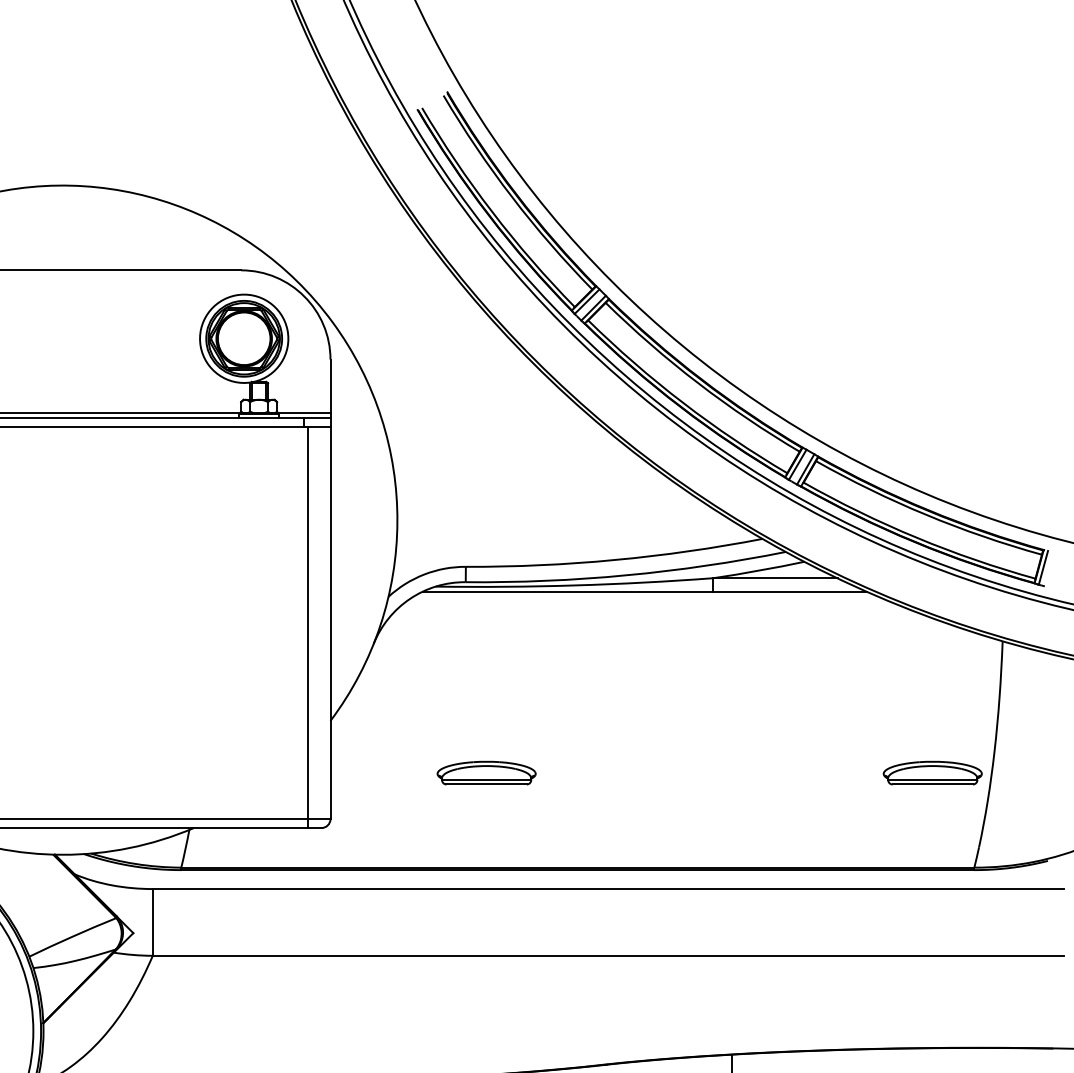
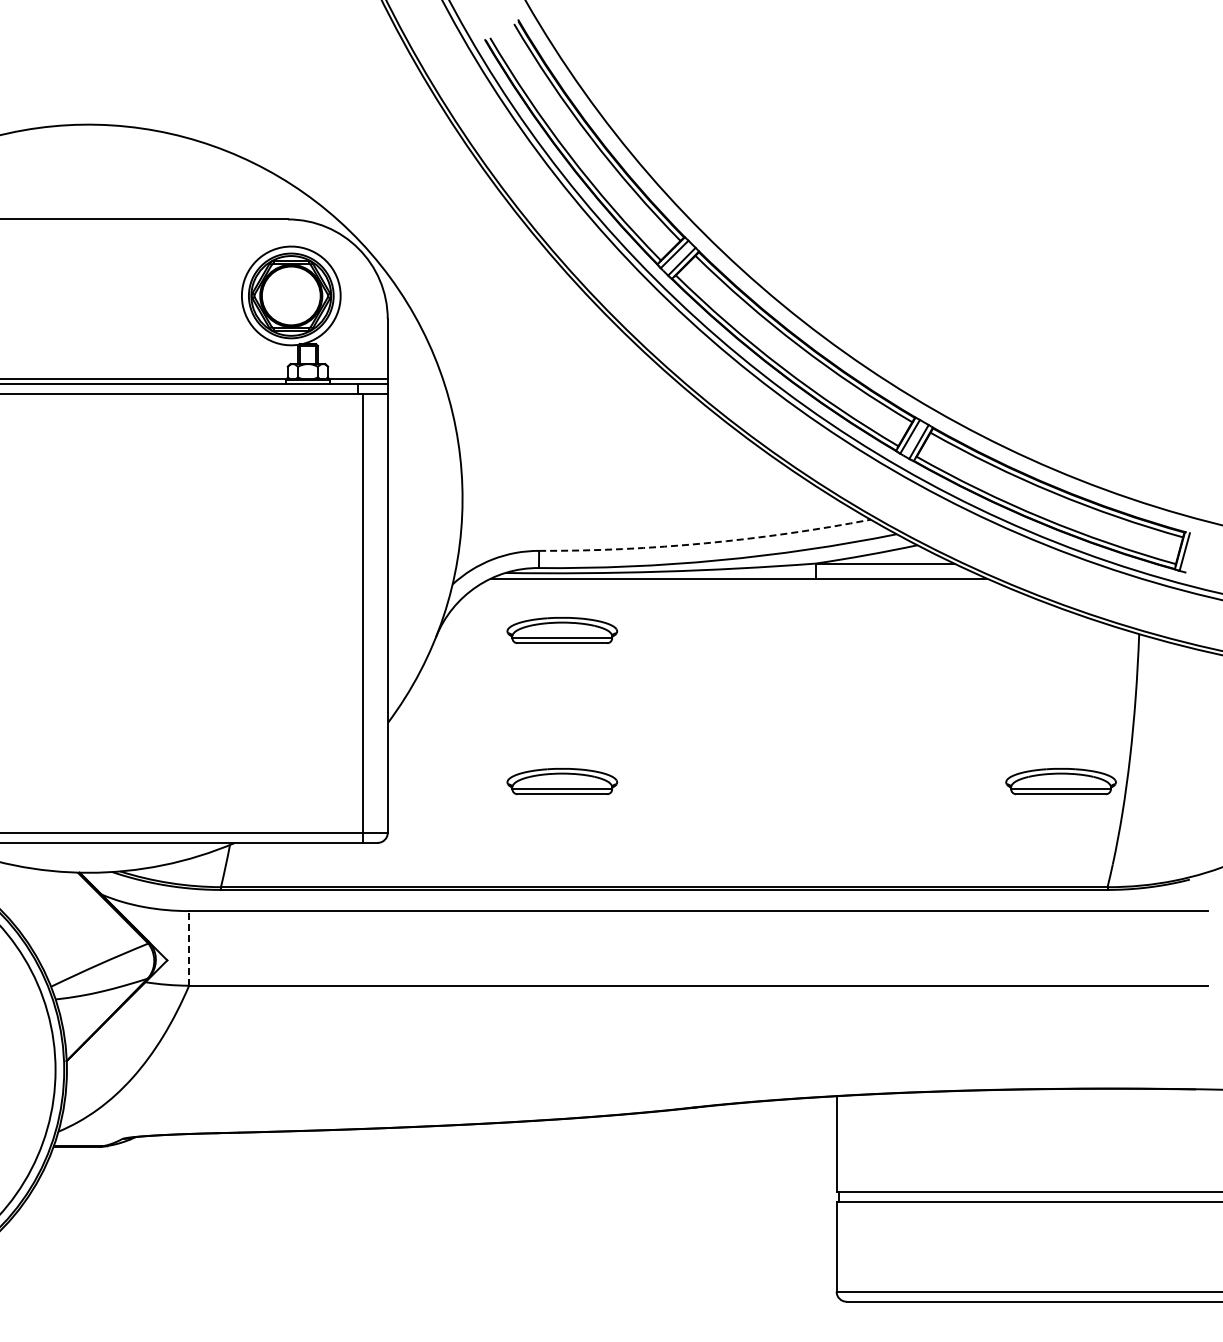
arc: (614, 560) -> (705, 543), solid -> dashed
part: (486, 638) -> (562, 630), added
line: (153, 921) -> (189, 947), solid -> dashed

